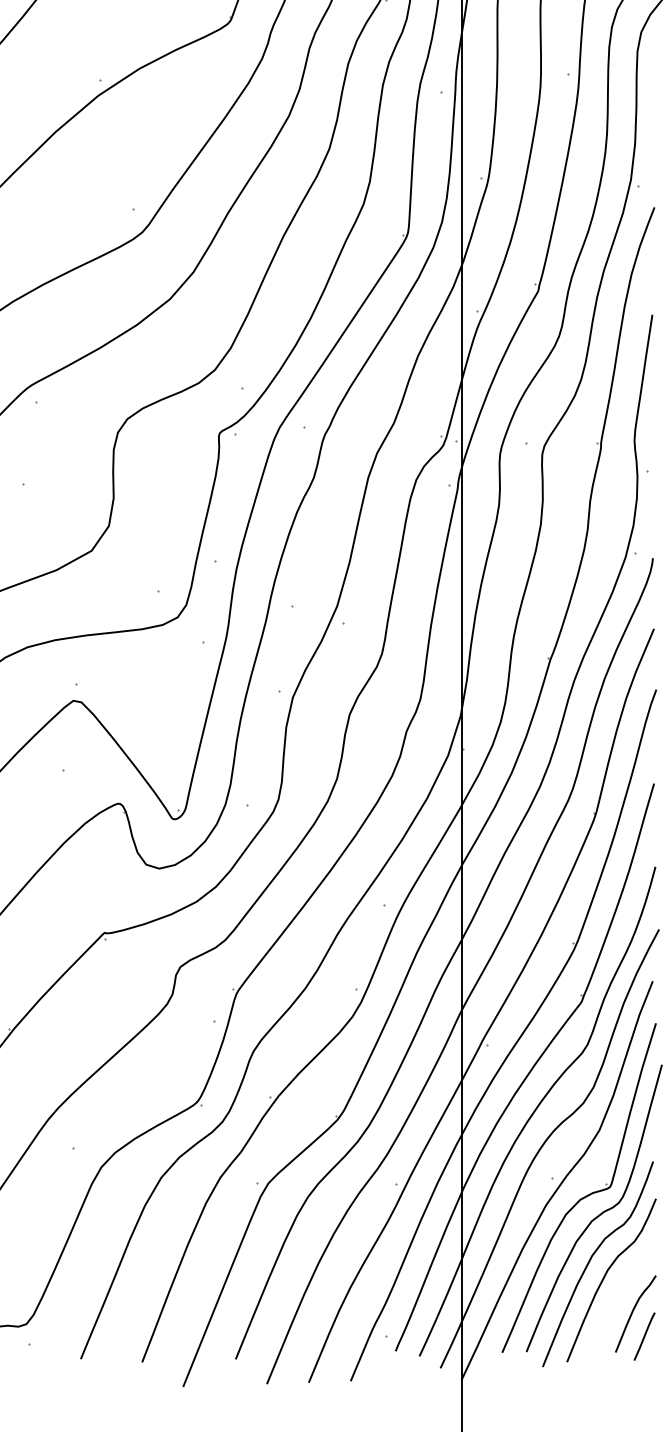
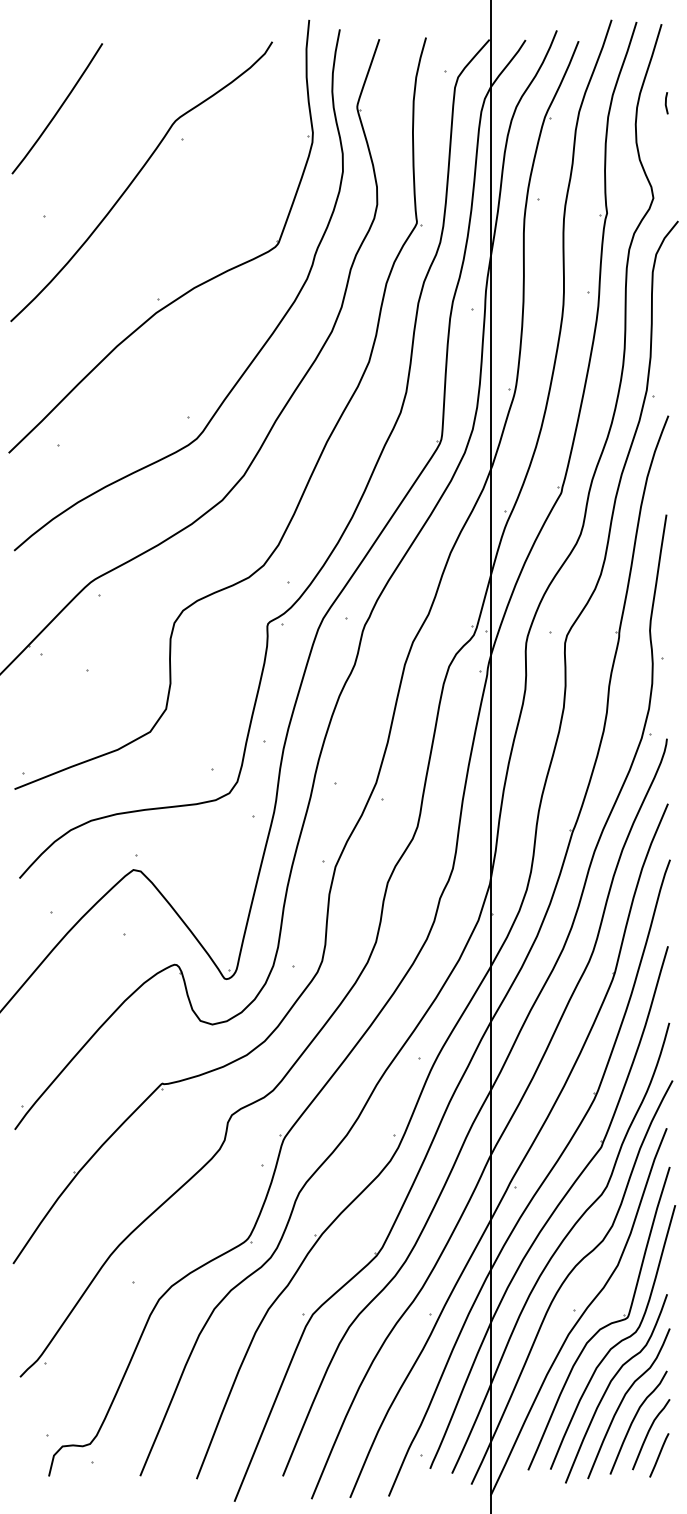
curve: (617, 1298) -> (634, 1420), added

